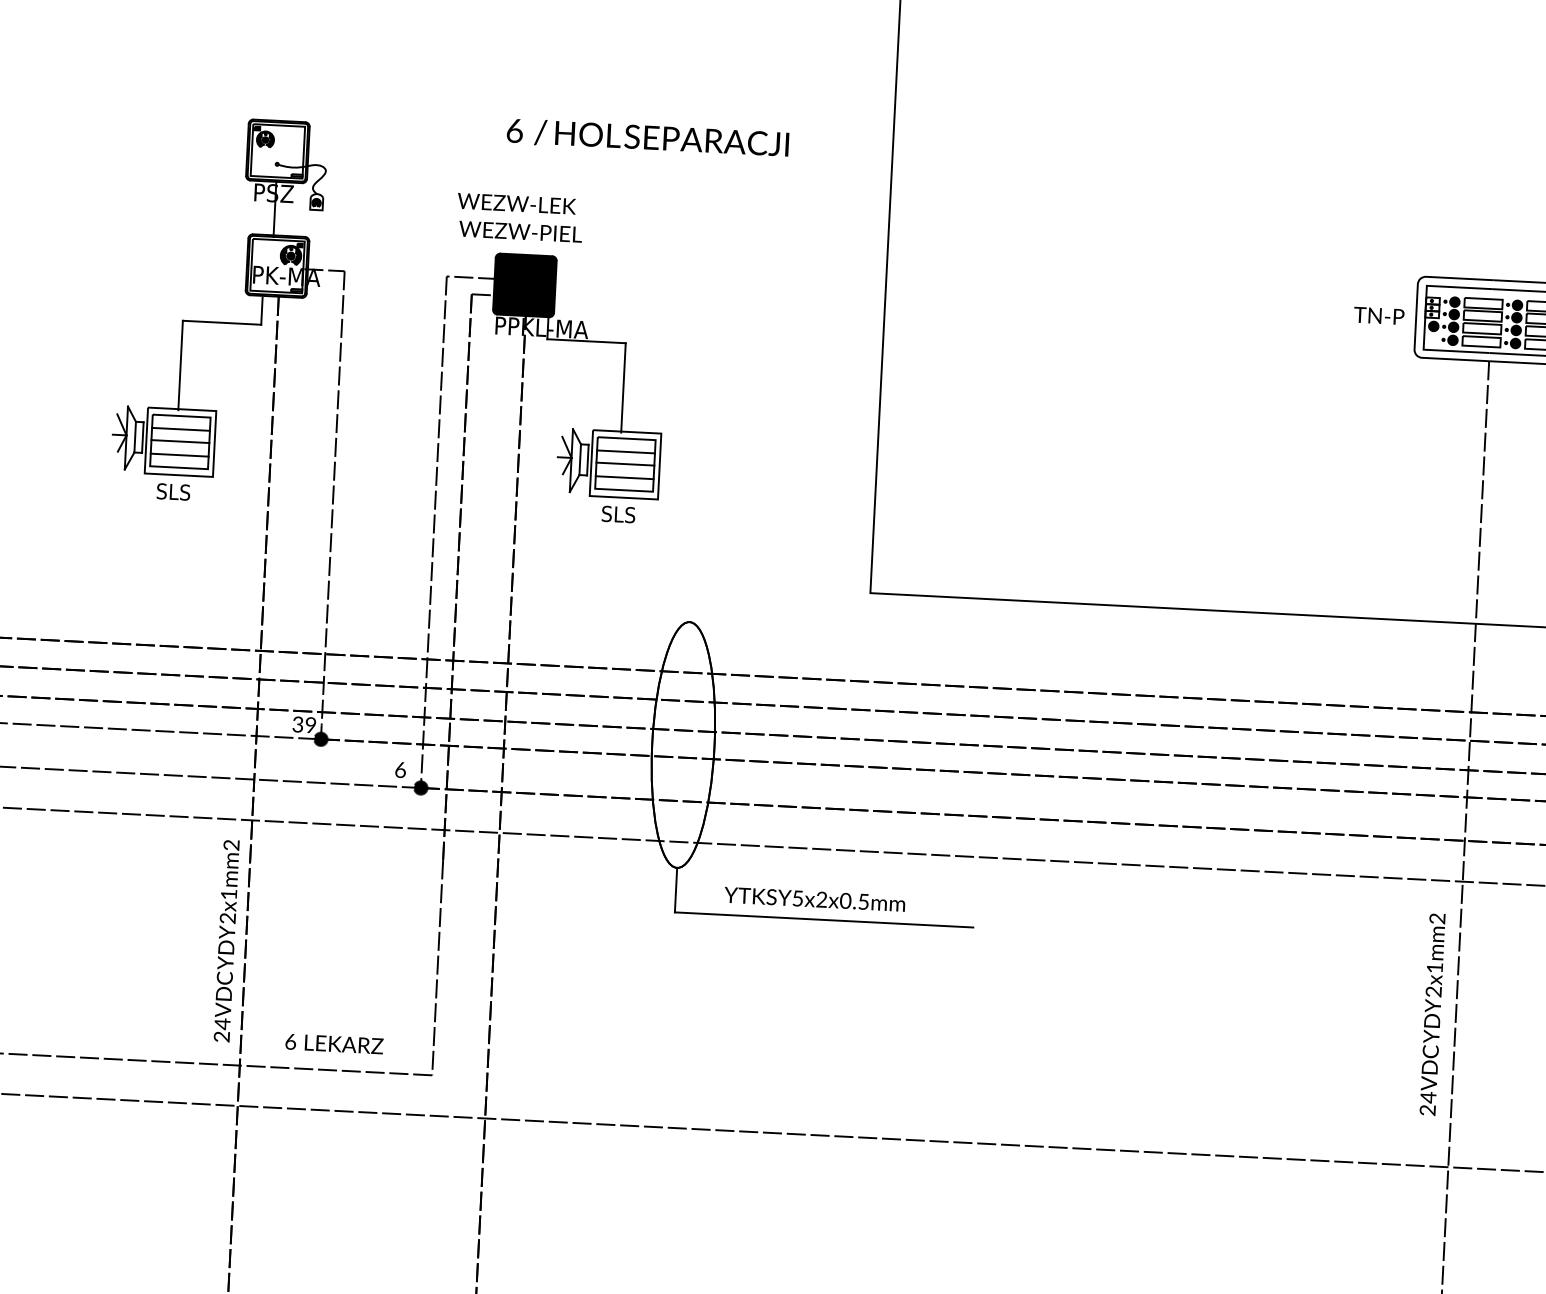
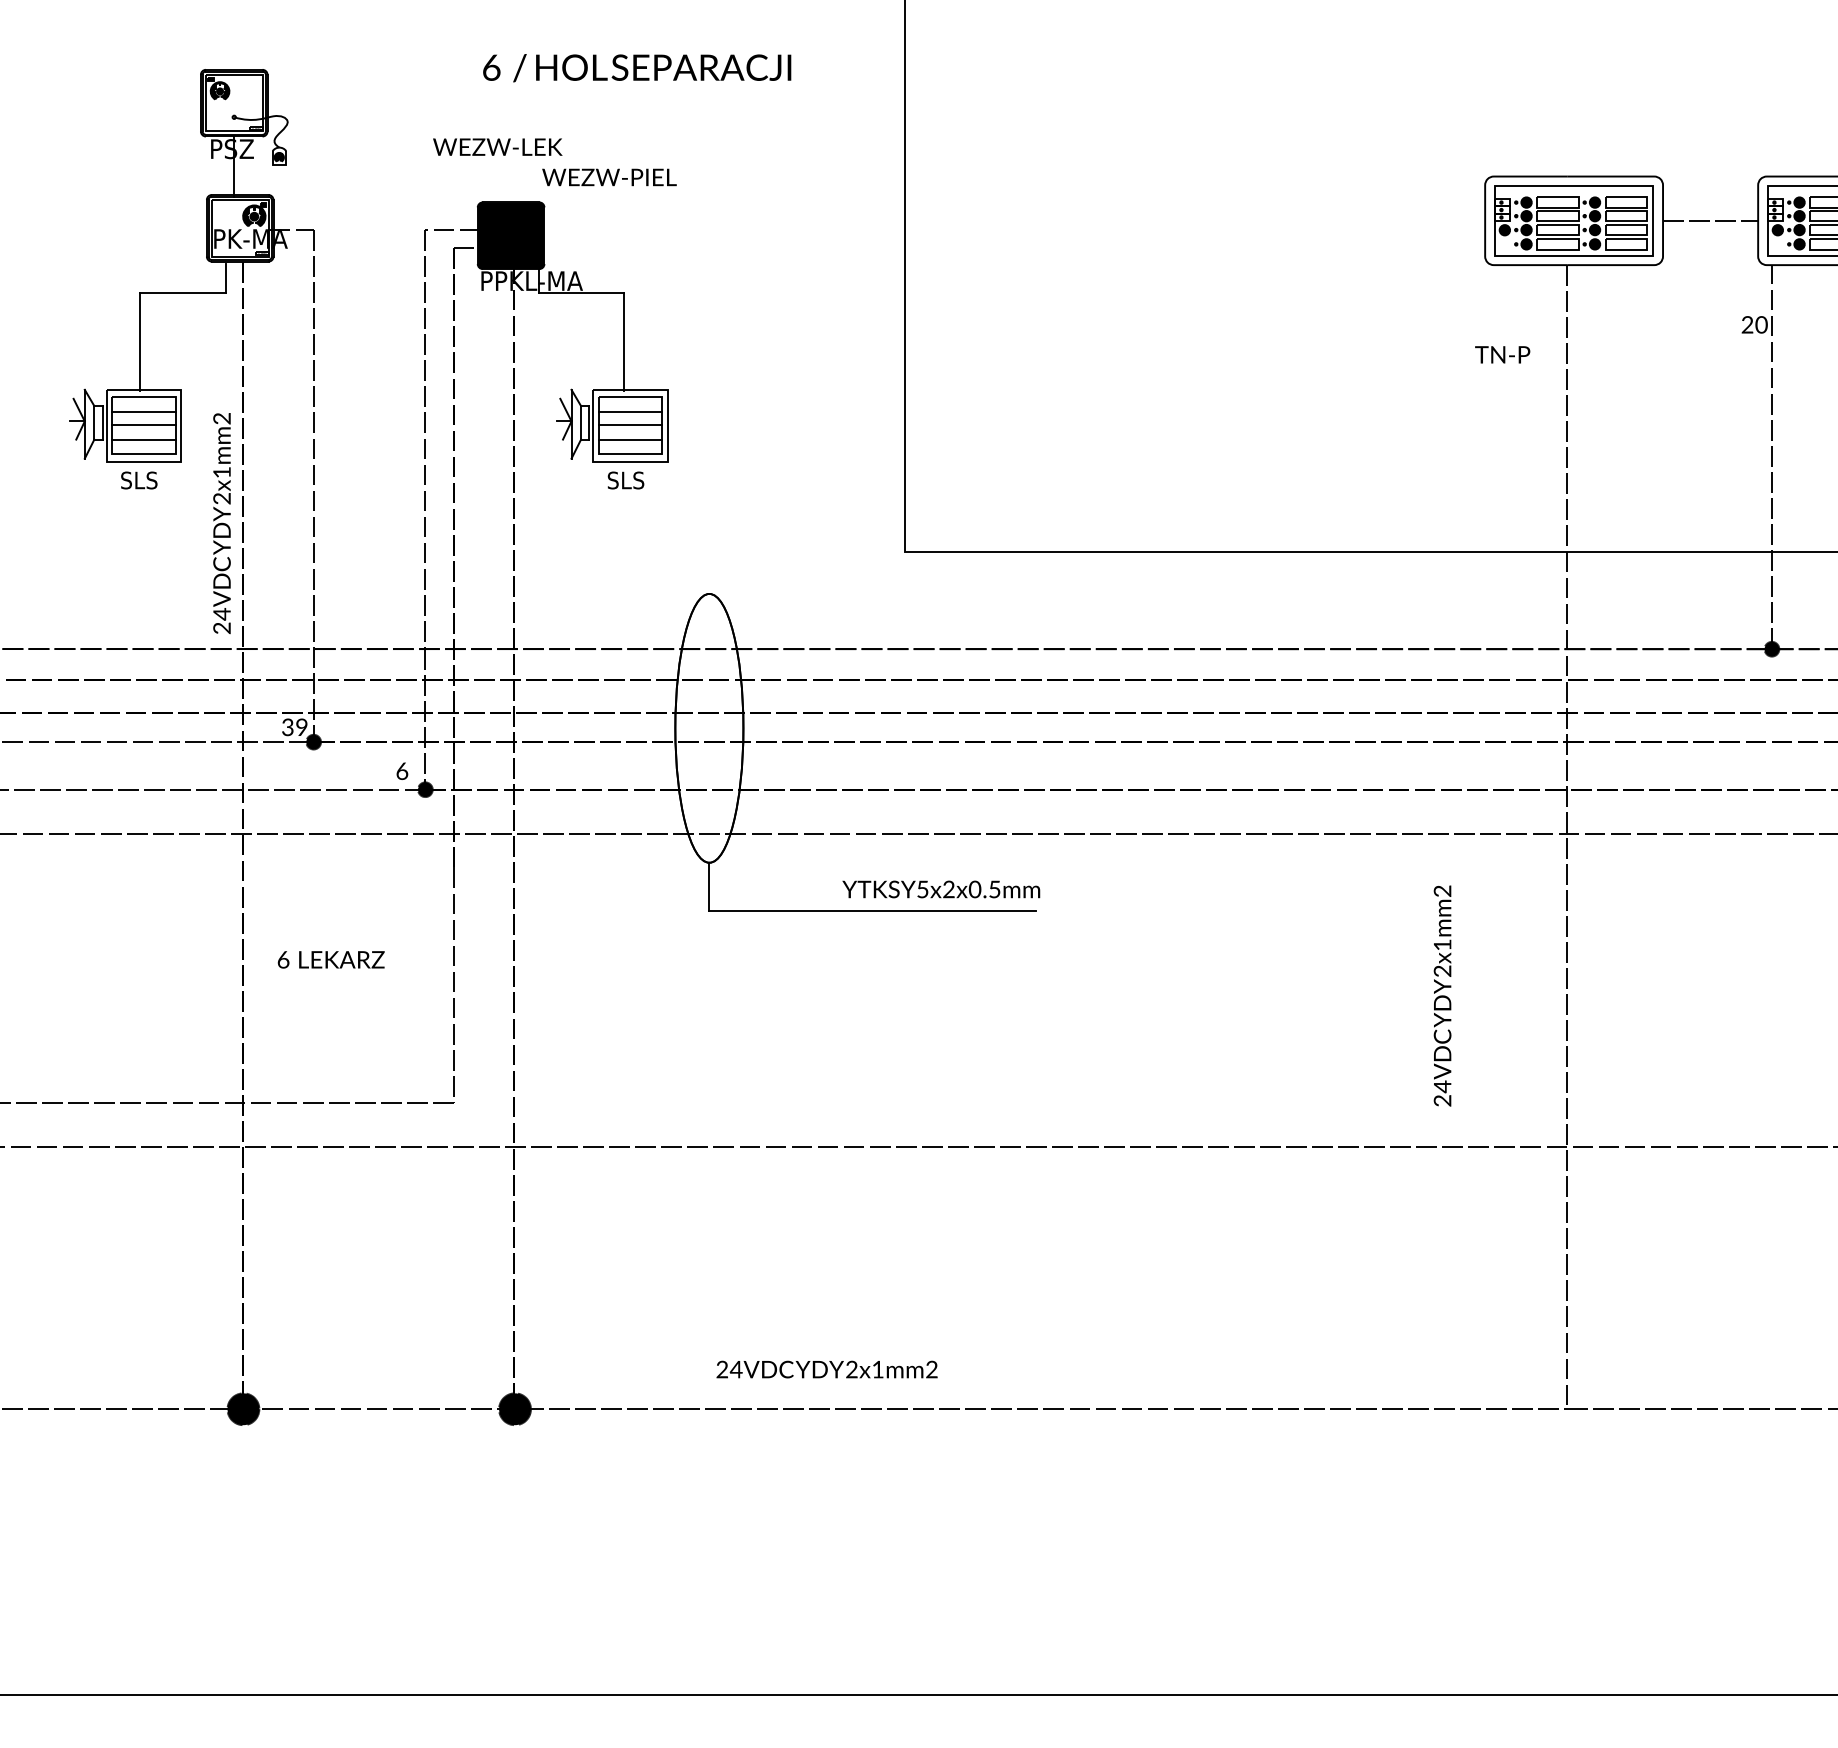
text: (520, 231) -> (609, 177), moved
text: (1378, 315) -> (1502, 354), moved
text: (815, 899) -> (941, 889), moved
text: (226, 941) -> (221, 523), moved
text: (1432, 1014) -> (1442, 995), moved
text: (333, 1043) -> (330, 959), moved

